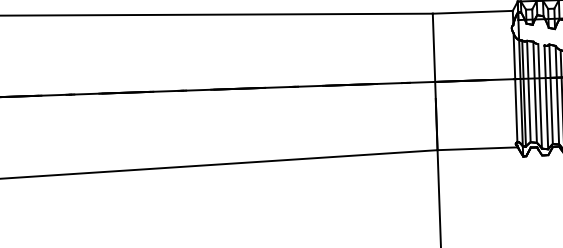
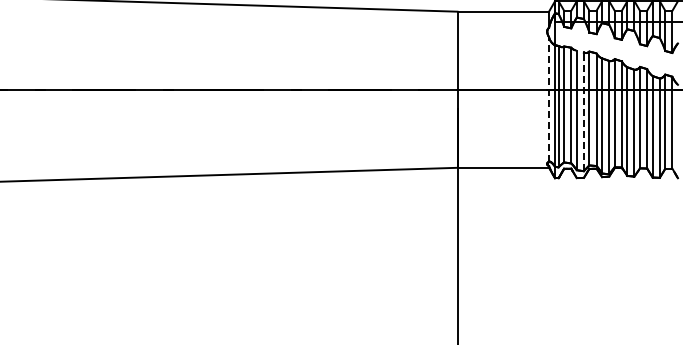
line: (515, 87) -> (549, 99), solid -> dashed
line: (545, 97) -> (583, 111), solid -> dashed

